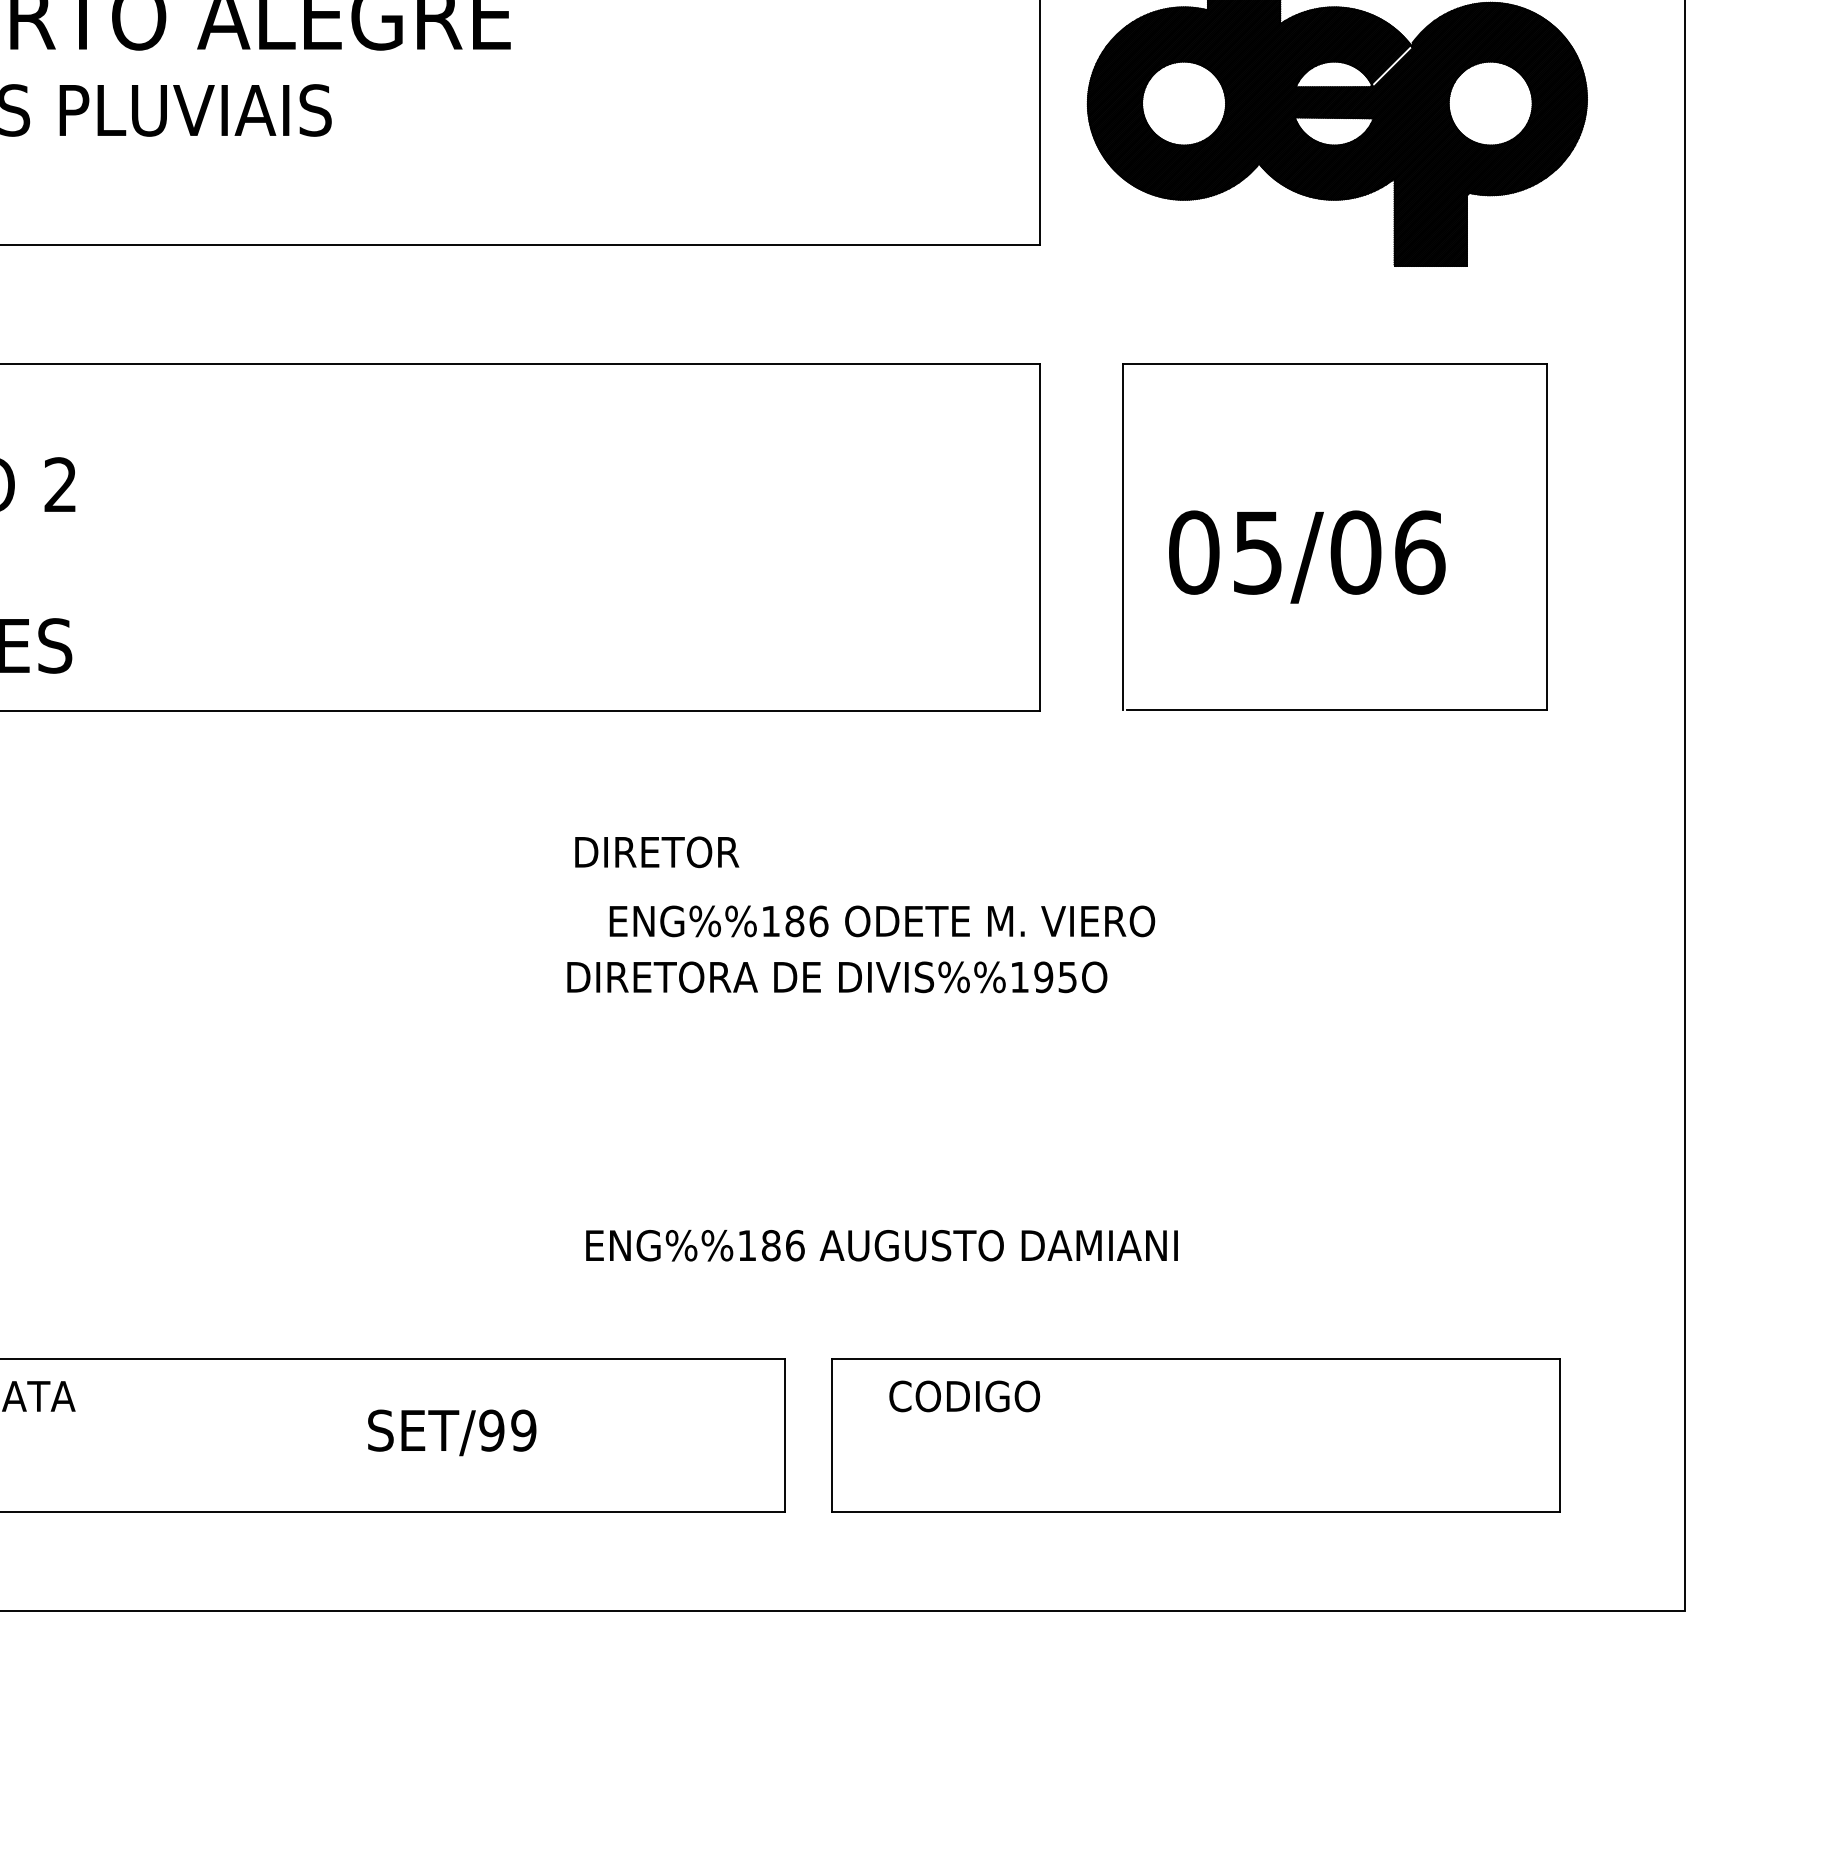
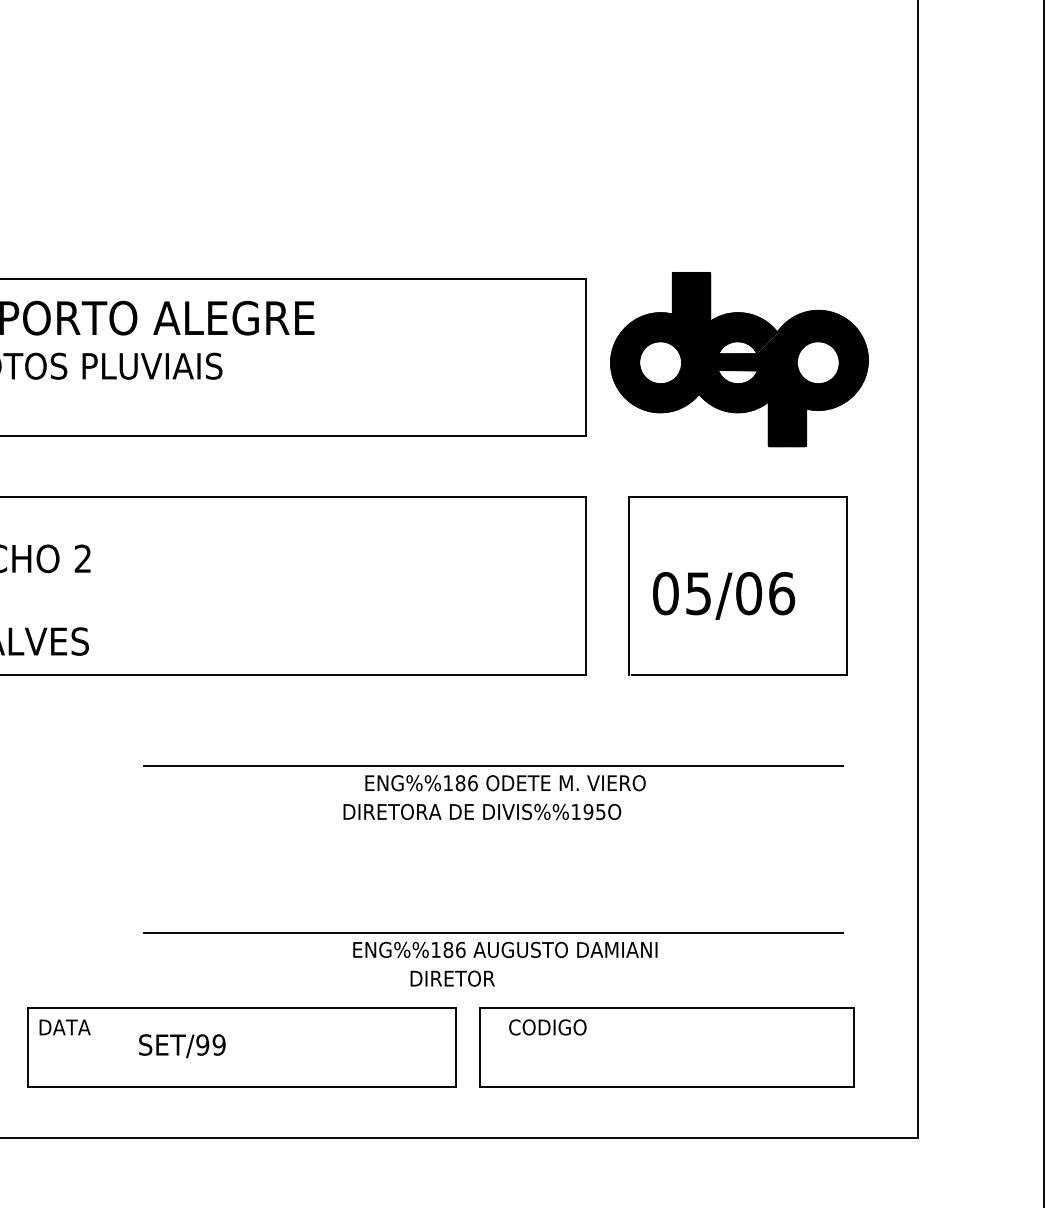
text: (656, 851) -> (452, 978), moved
line: (858, 886) -> (493, 765), added
line: (858, 1211) -> (493, 932), added
text: (452, 1433) -> (182, 1046), moved

